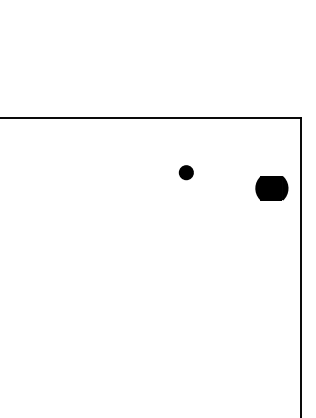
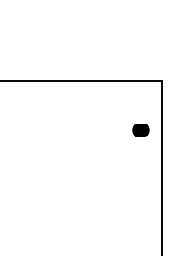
part: (185, 172) -> (79, 118), removed
part: (271, 188) -> (140, 130), size x0.7

